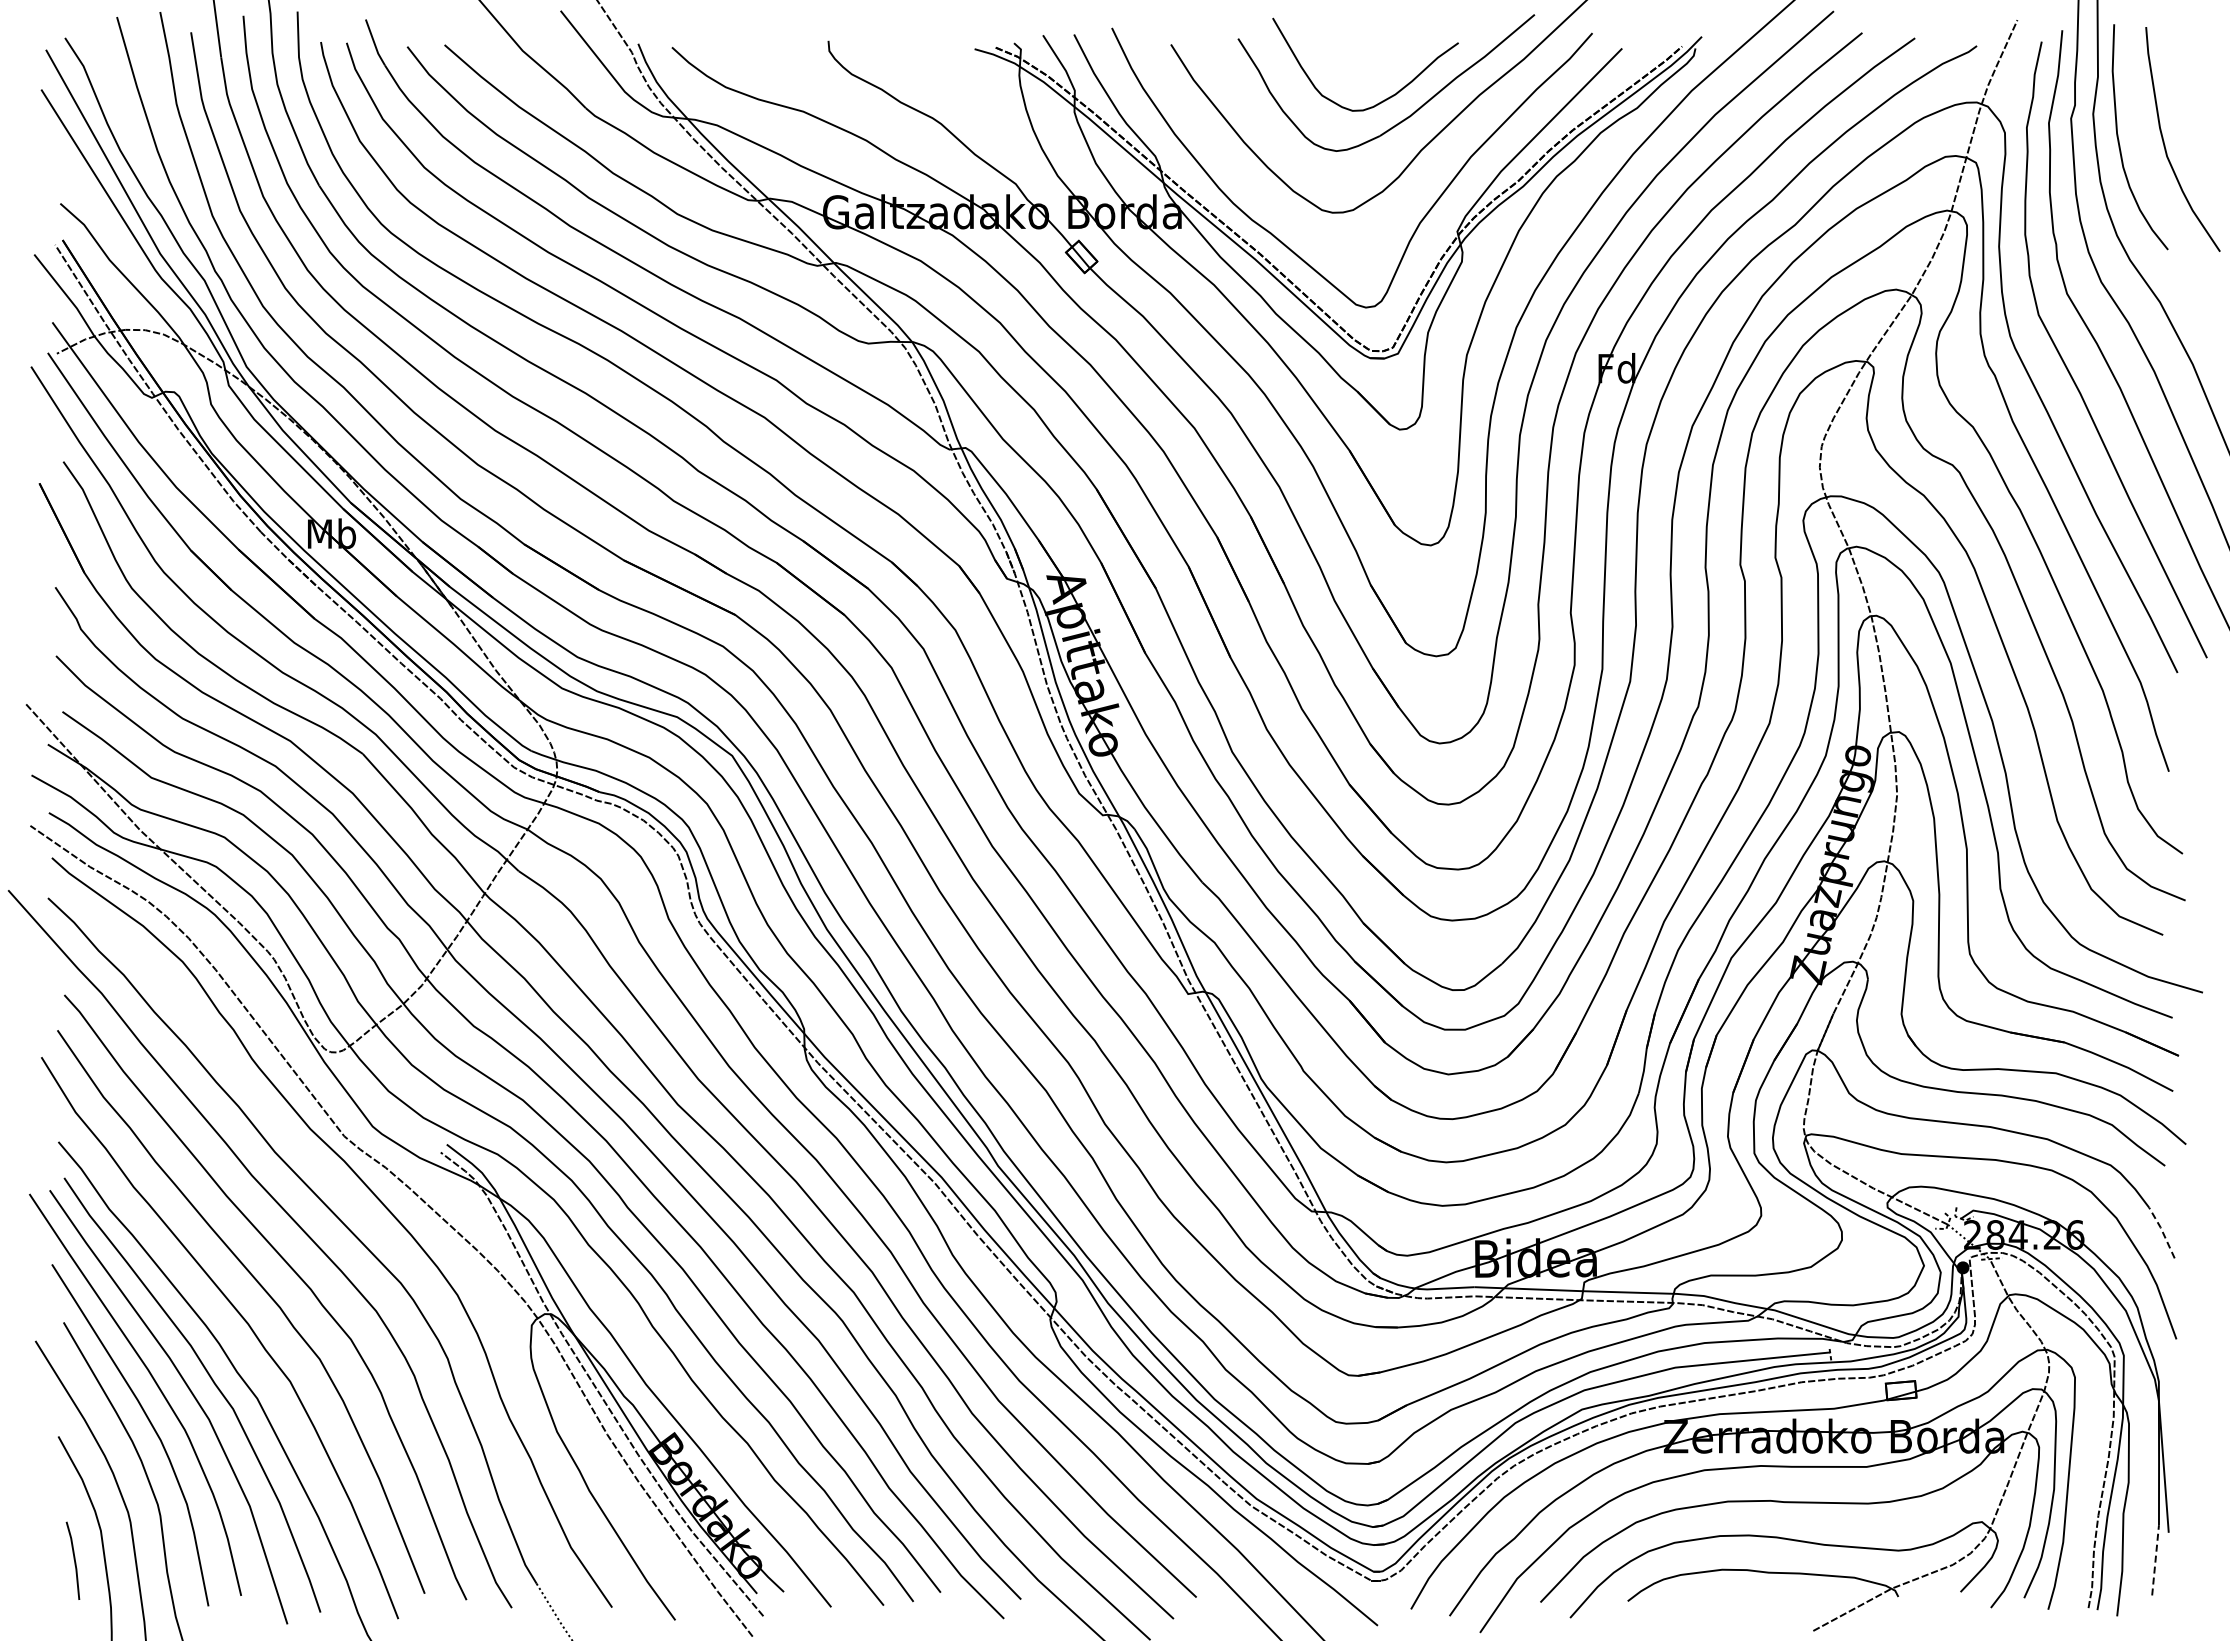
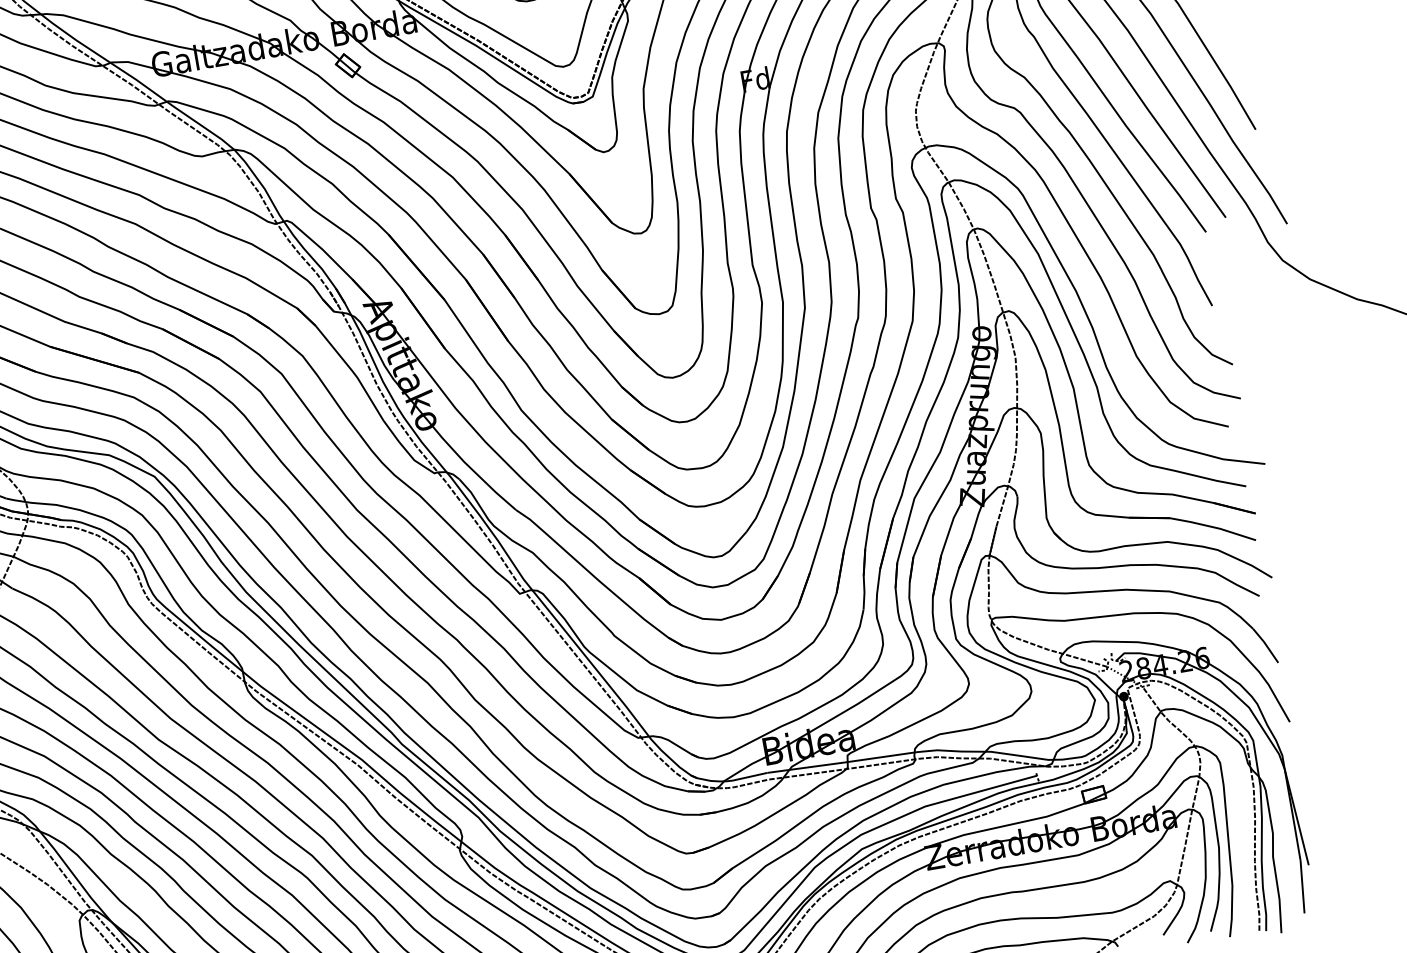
line: (2162, 1232) -> (1266, 645), dashed -> solid
line: (2155, 1559) -> (1302, 886), dashed -> solid

